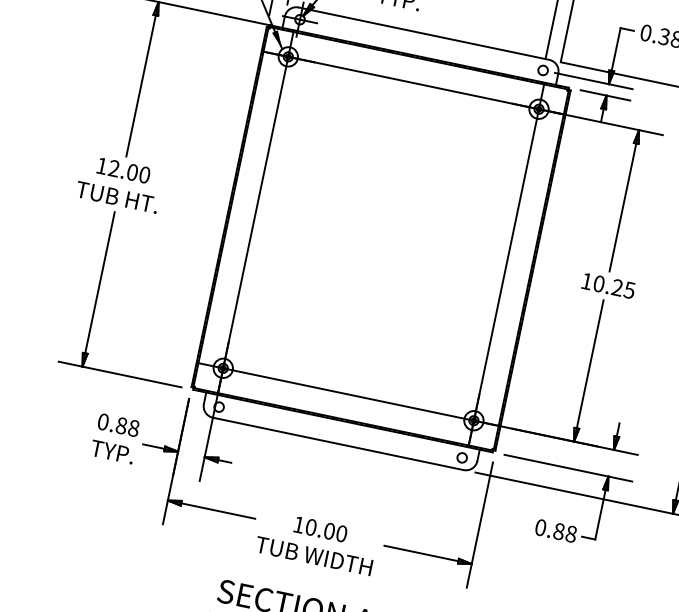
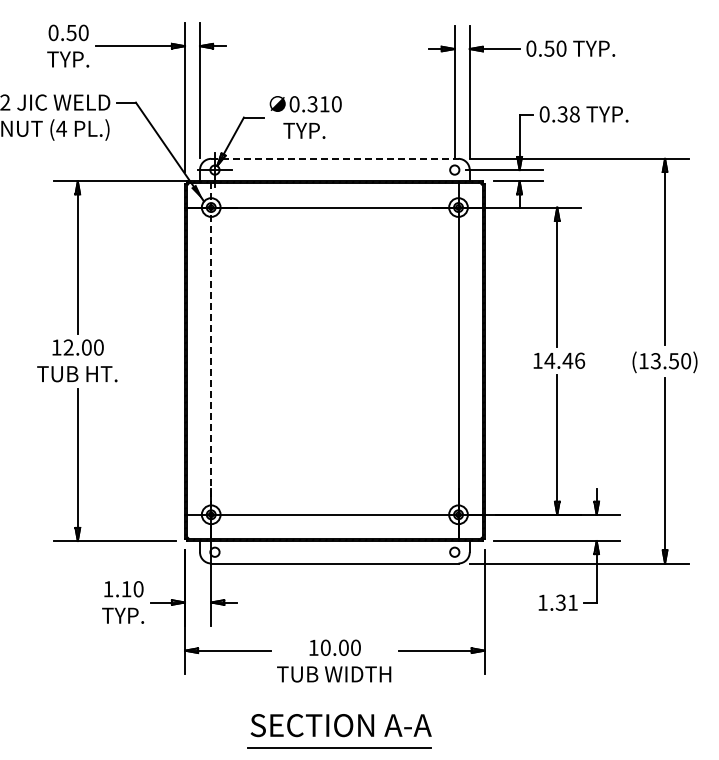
line: (423, 33) -> (334, 158), solid -> dashed
line: (255, 212) -> (211, 361), solid -> dashed
text: (614, 286) -> (564, 360), 10.25 -> 14.46
text: (118, 425) -> (123, 589), 0.88 -> 1.10
text: (555, 530) -> (557, 602), 0.88 -> 1.31

